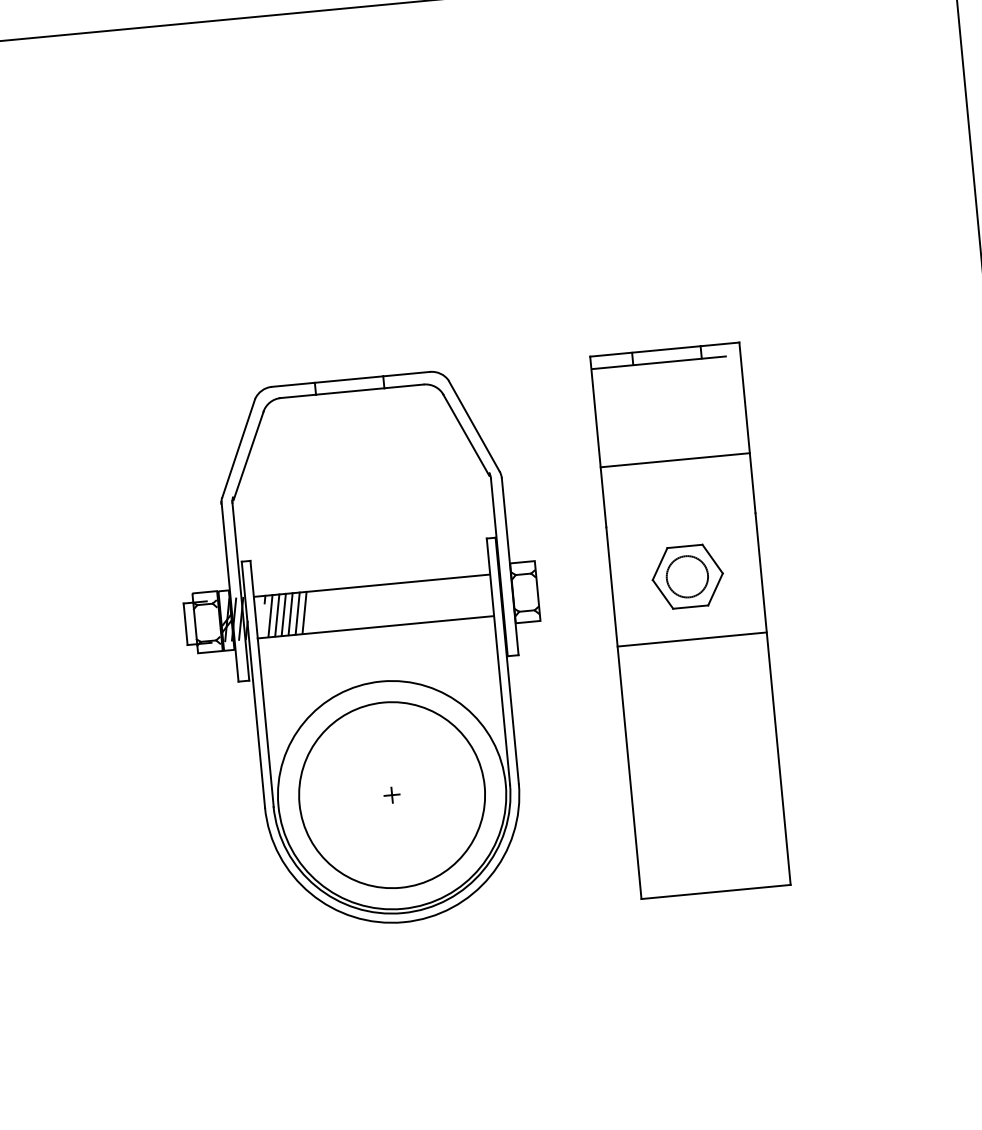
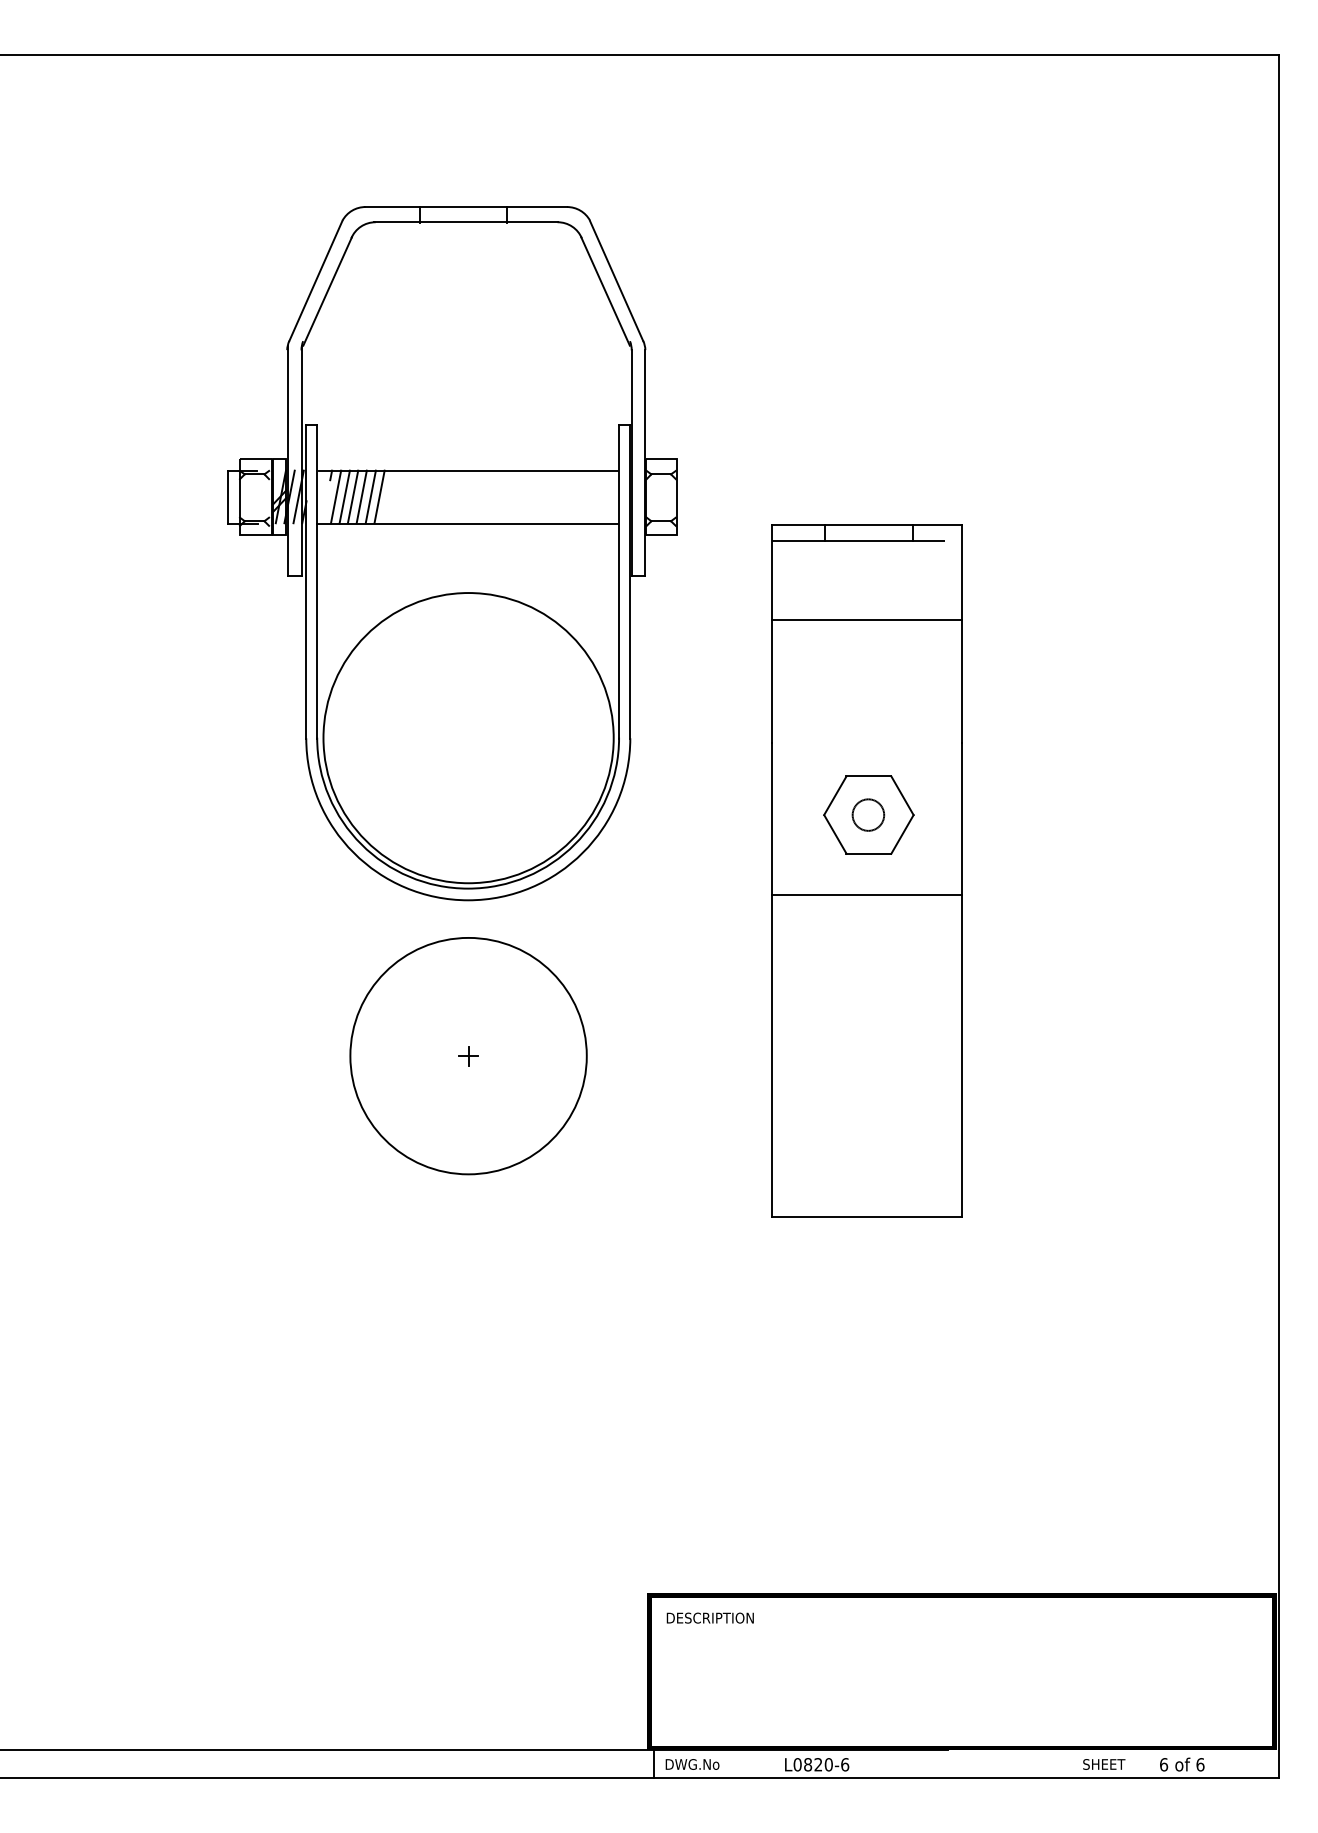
line: (674, 460) -> (866, 620), moved
circle: (687, 576) -> (868, 814), size x0.6
part: (365, 651) -> (452, 553), moved

